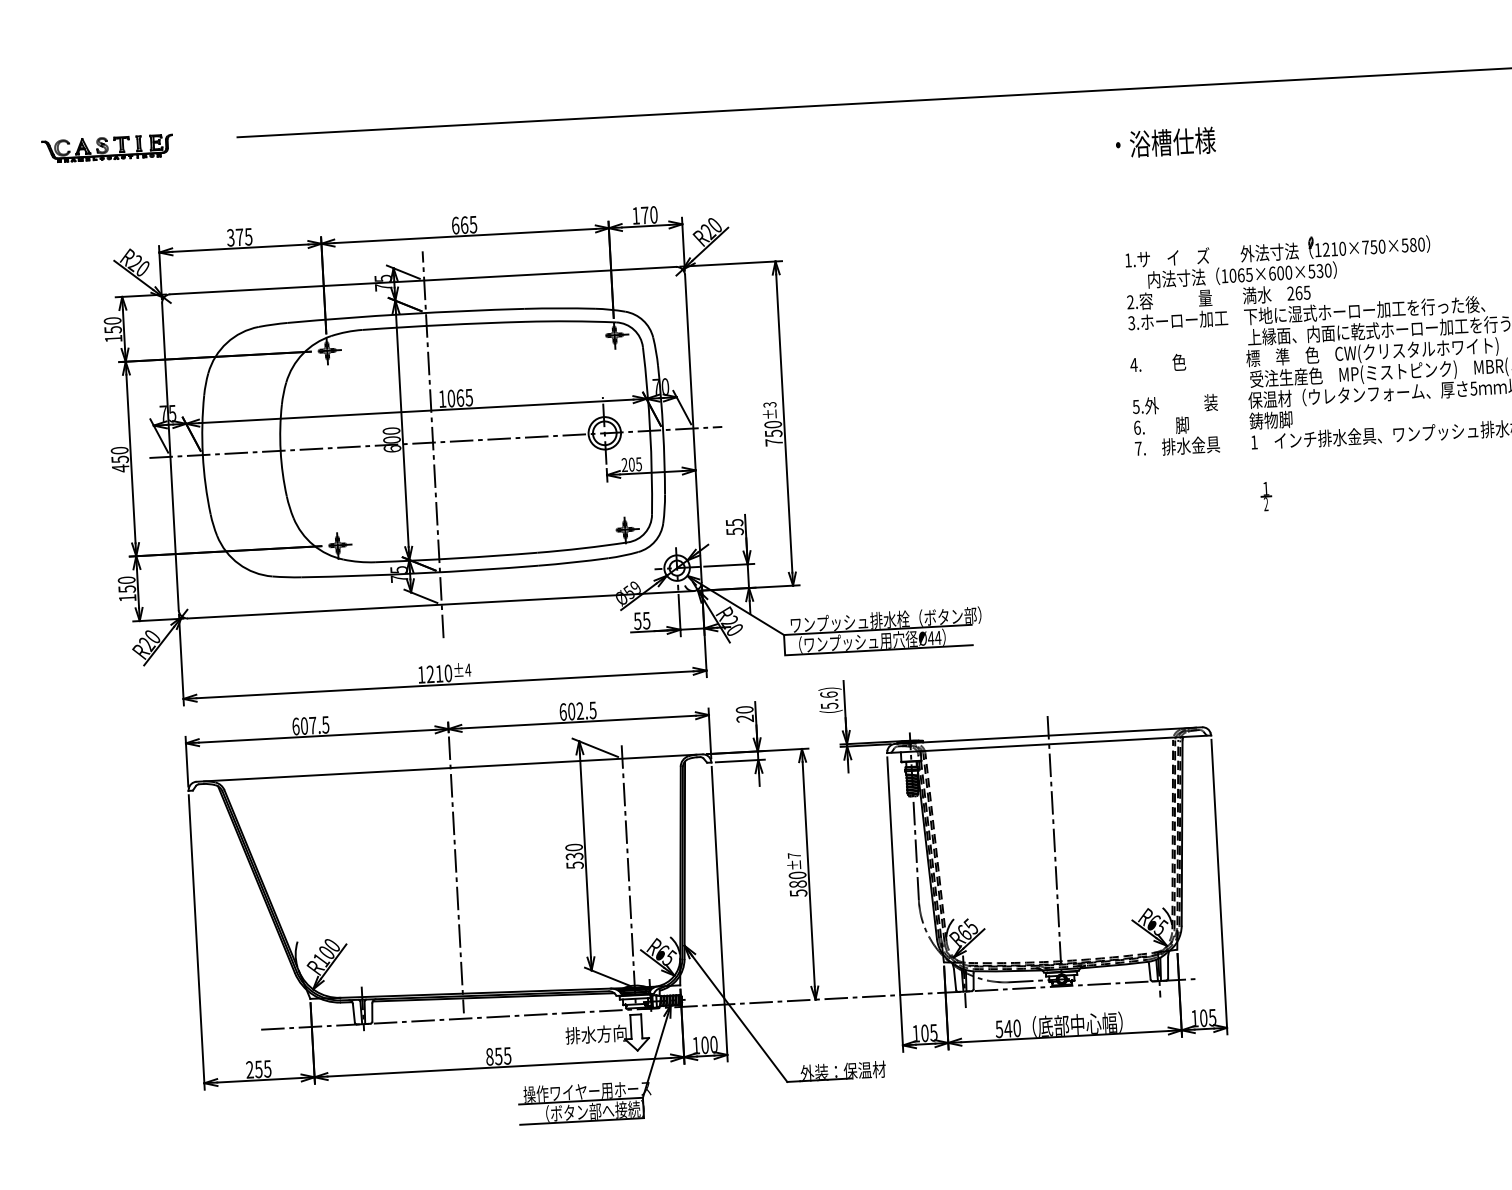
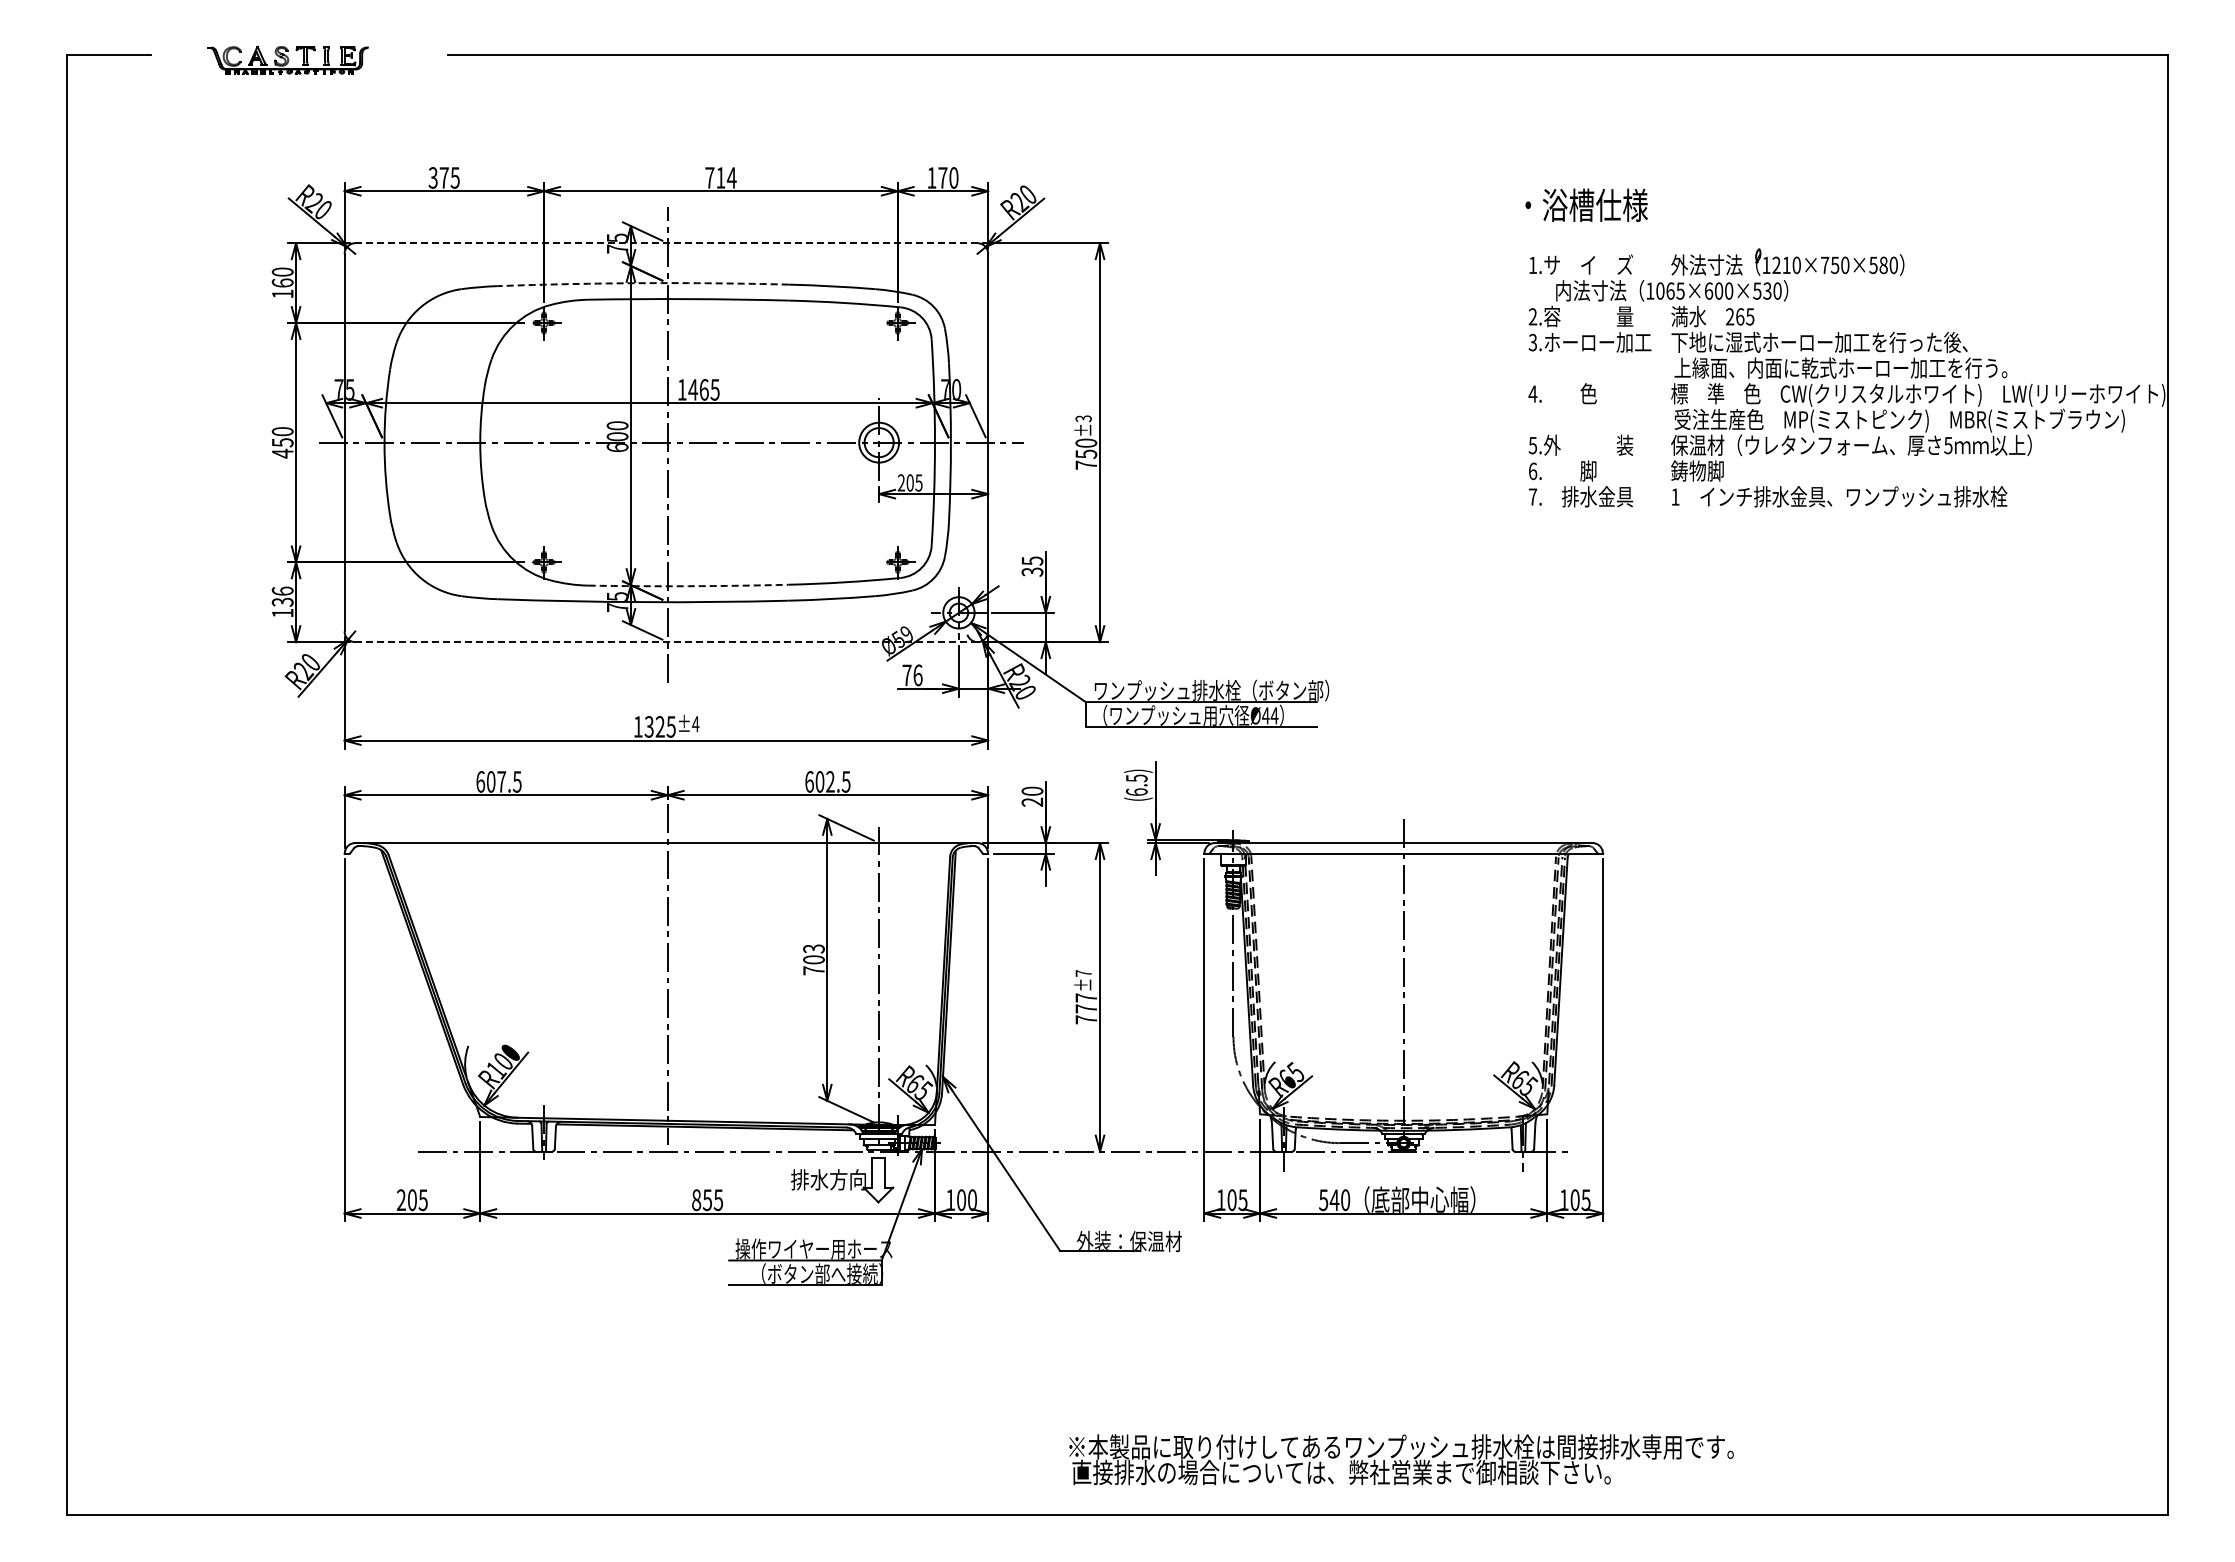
text: (1165, 142) -> (1586, 204), moved
text: (464, 224) -> (720, 177), 665 -> 714
line: (422, 280) -> (665, 243), solid -> dashed
arc: (405, 314) -> (642, 283), solid -> dashed
text: (112, 329) -> (282, 282), 150 -> 160
text: (451, 398) -> (693, 389), 1065 -> 1465
part: (1266, 496) -> (1686, 564), removed
text: (734, 531) -> (1031, 571), 55 -> 35
arc: (456, 558) -> (688, 586), solid -> dashed
text: (126, 584) -> (282, 596), 150 -> 136
line: (439, 605) -> (665, 642), solid -> dashed
text: (642, 621) -> (912, 675), 55 -> 76
text: (438, 673) -> (659, 726), 1210 -> 1325
text: (829, 700) -> (1136, 785), (5.6) -> (6.5)
text: (574, 856) -> (813, 959), 530 -> 703
text: (798, 884) -> (1086, 1008), 580 -> 777
text: (258, 1068) -> (411, 1199), 255 -> 205

